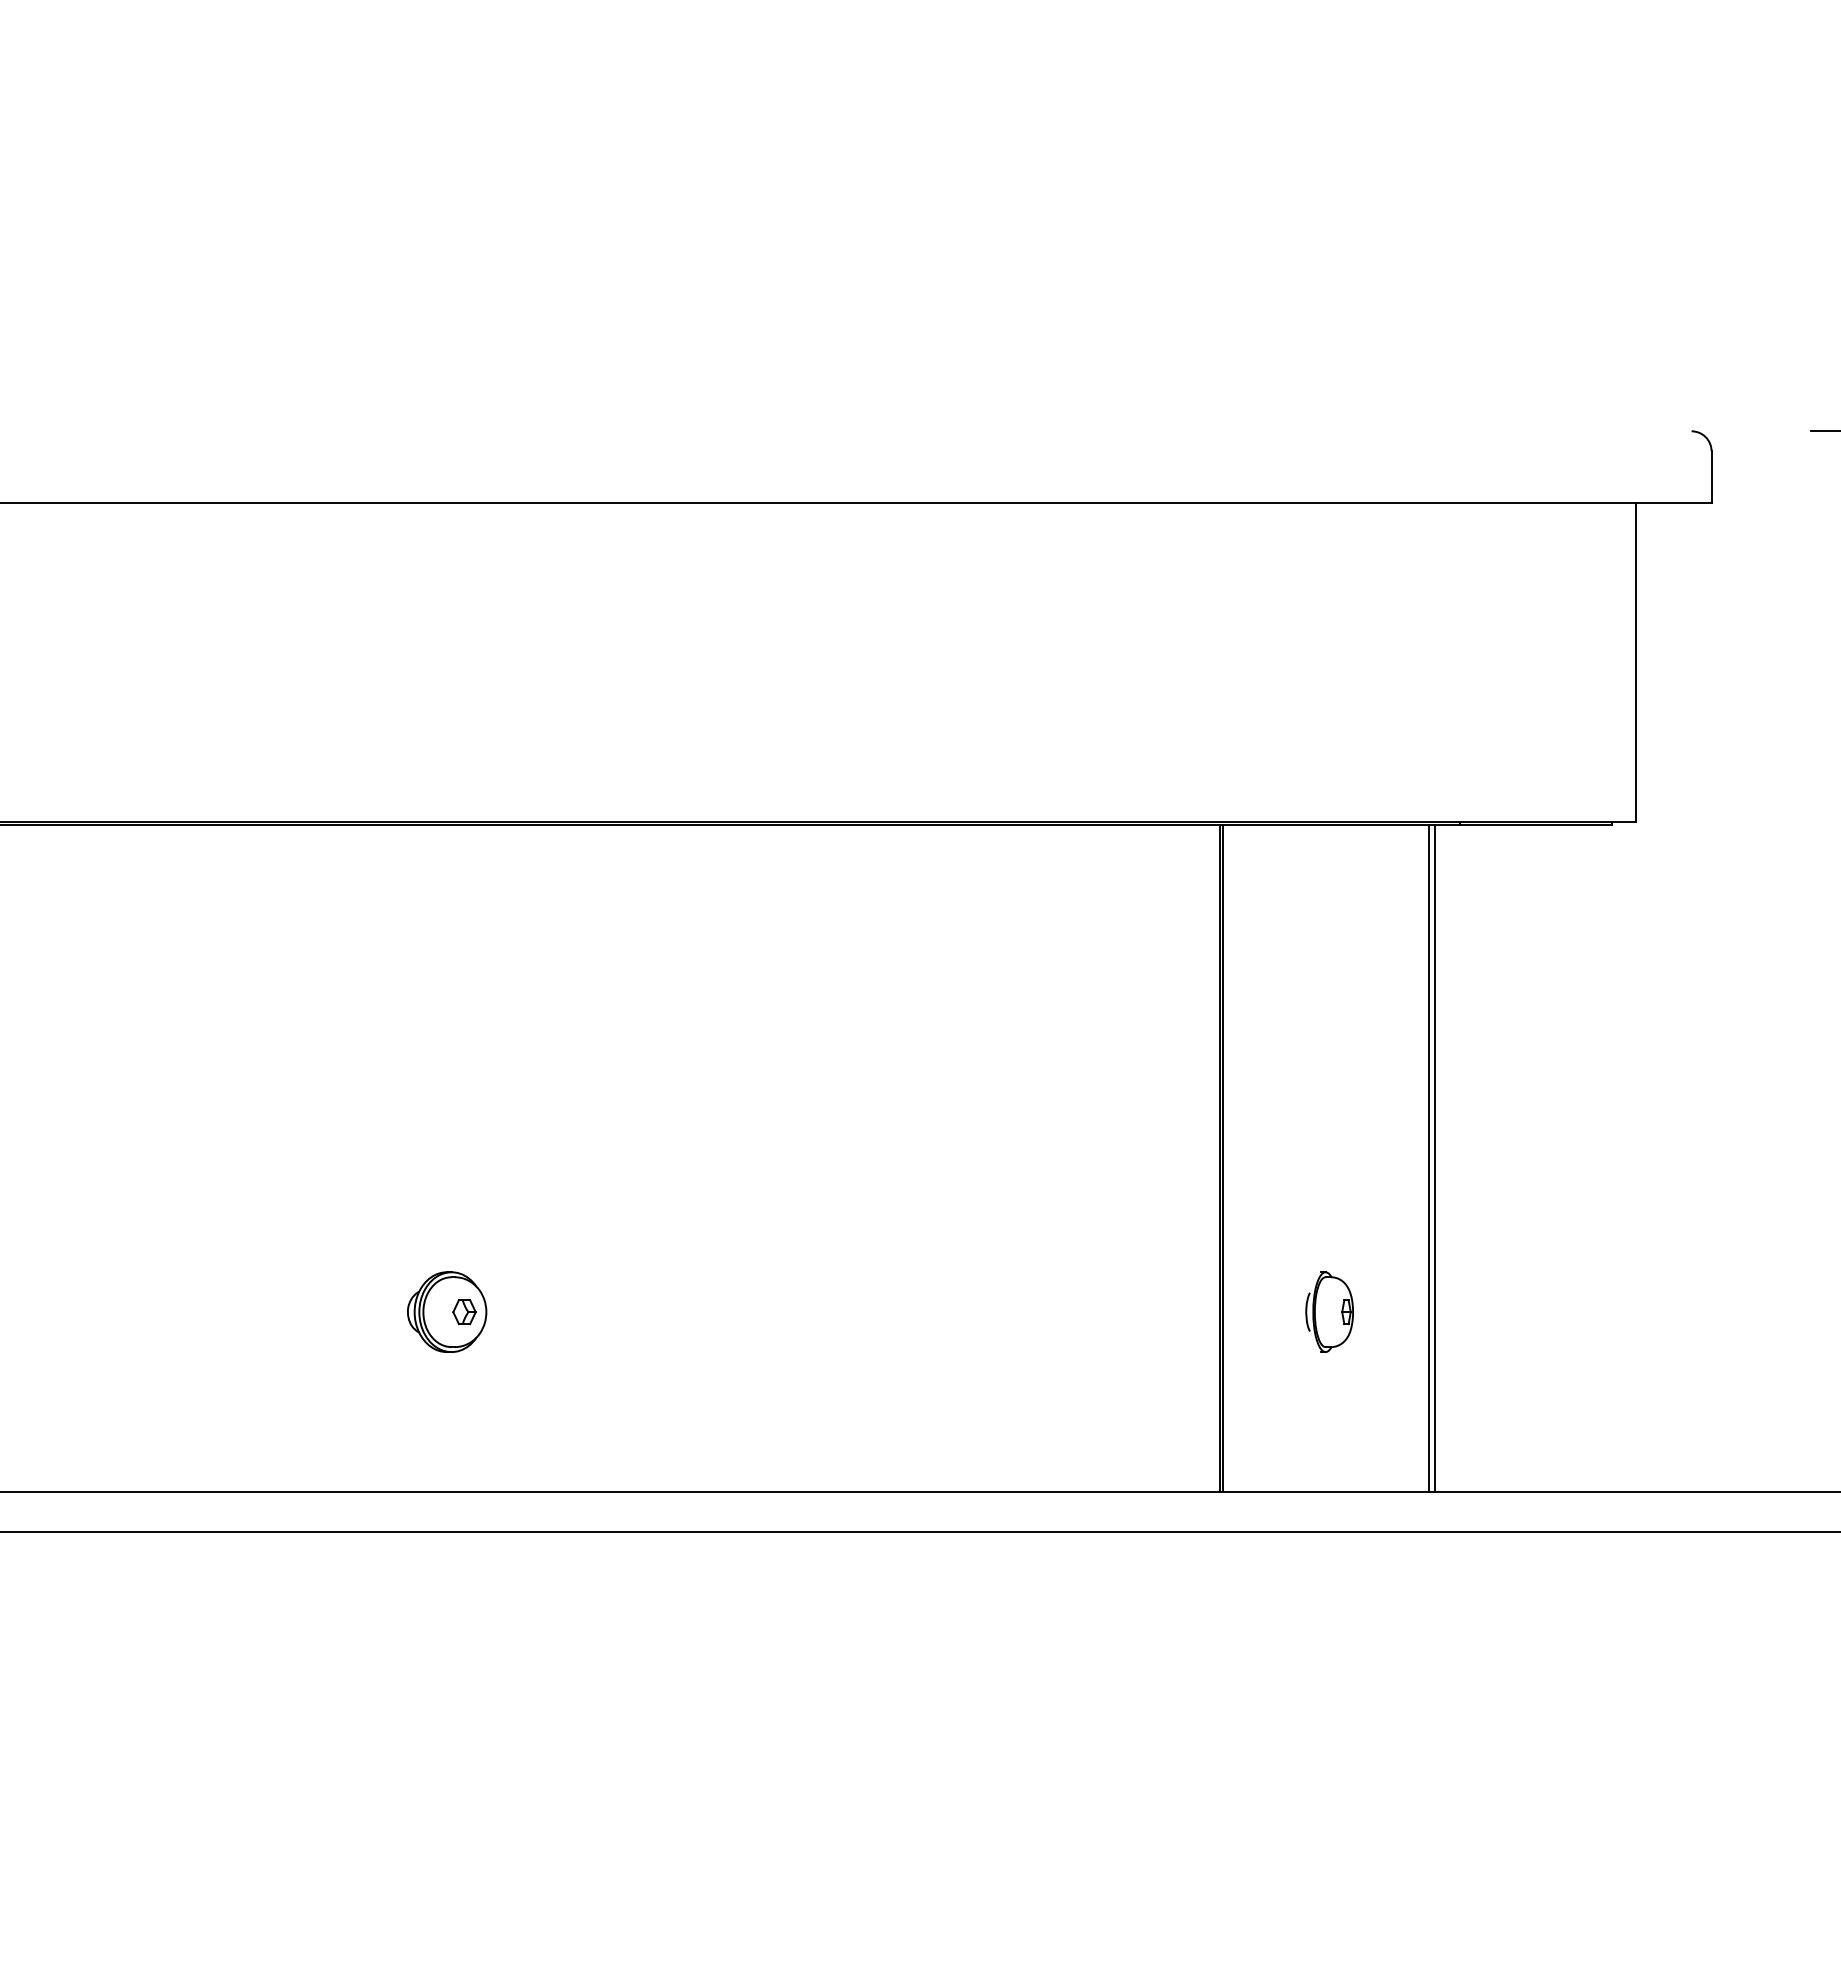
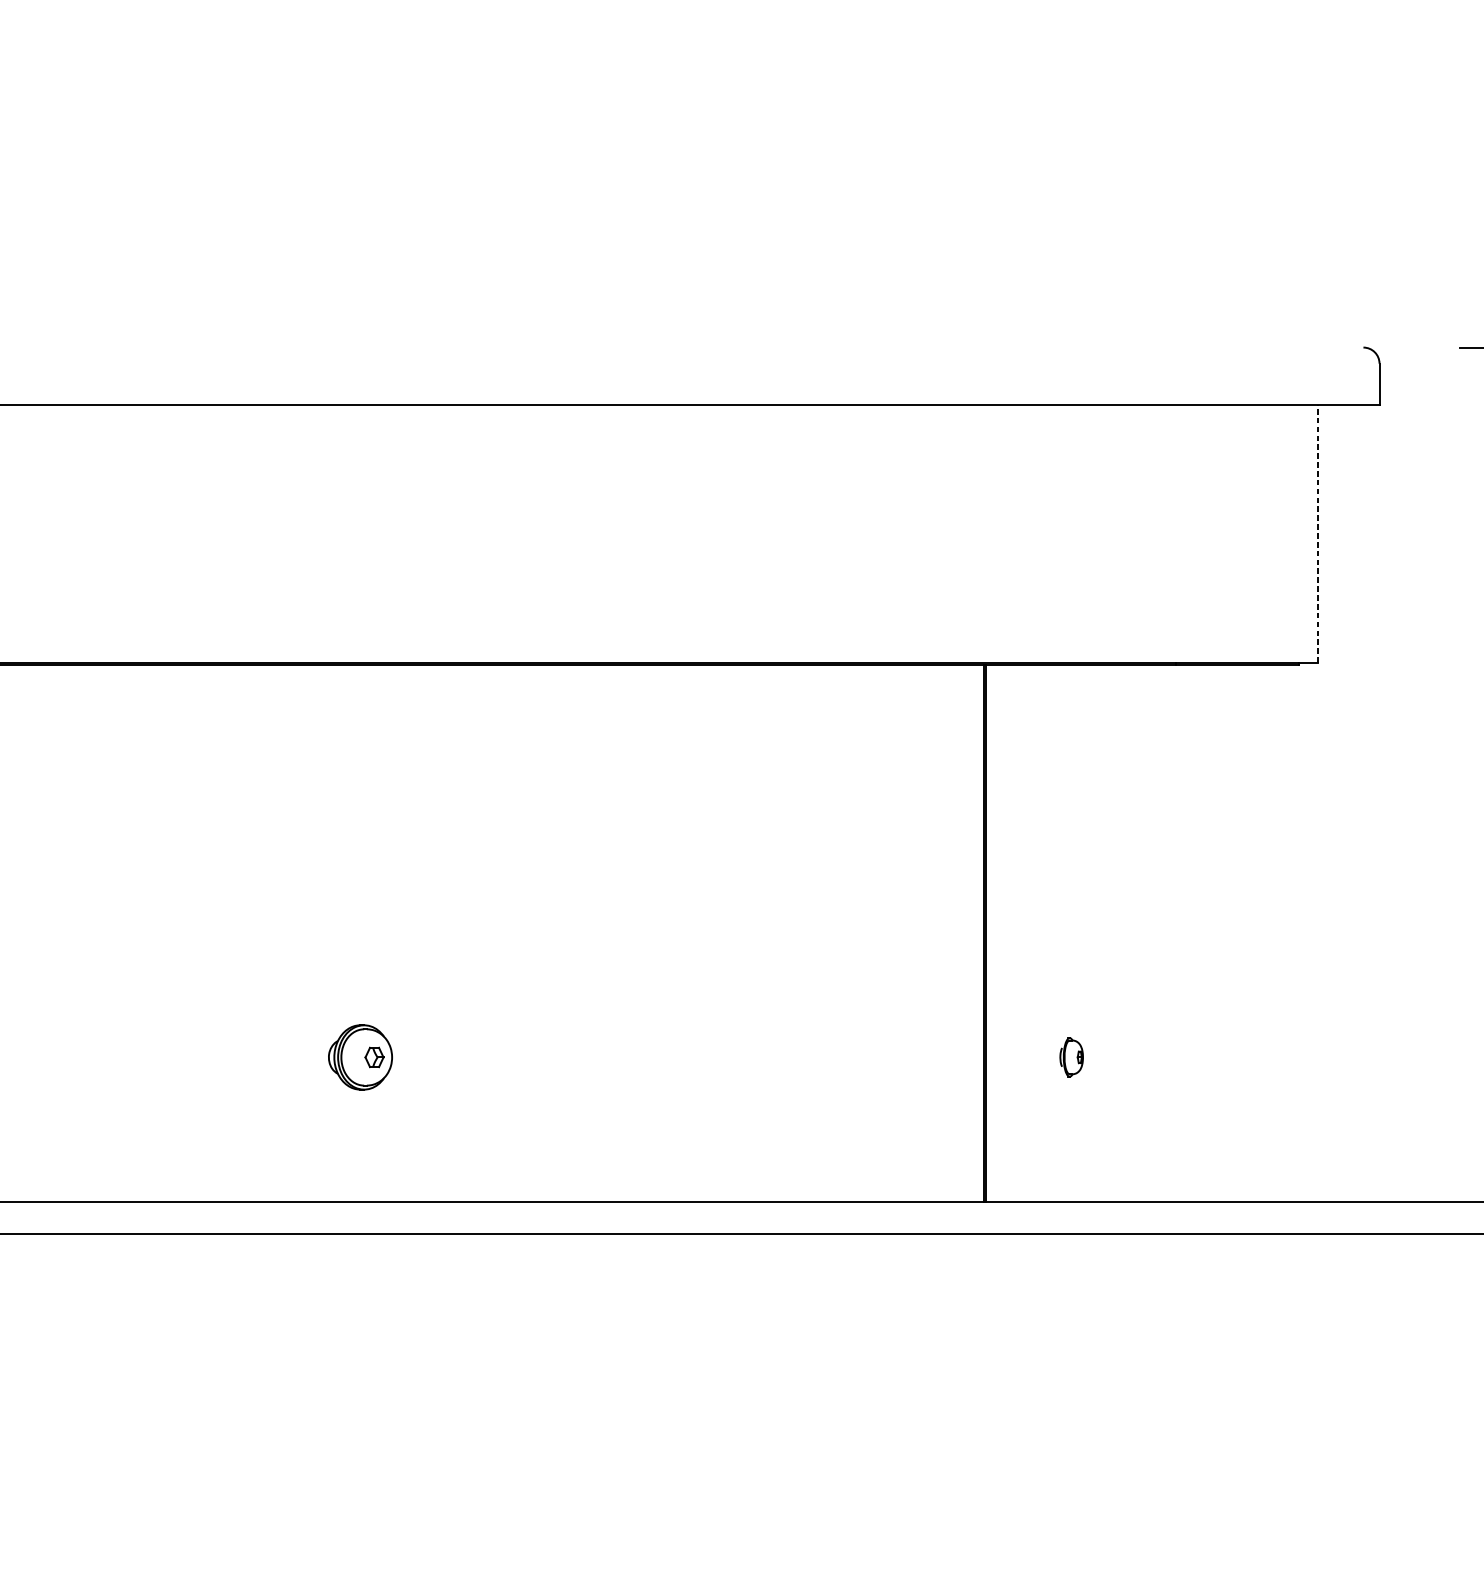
line: (1635, 662) -> (1318, 533), solid -> dashed
line: (1429, 1158) -> (1152, 933), removed
line: (1435, 1158) -> (1157, 933), removed
part: (1329, 1311) -> (1071, 1056), size x0.6

